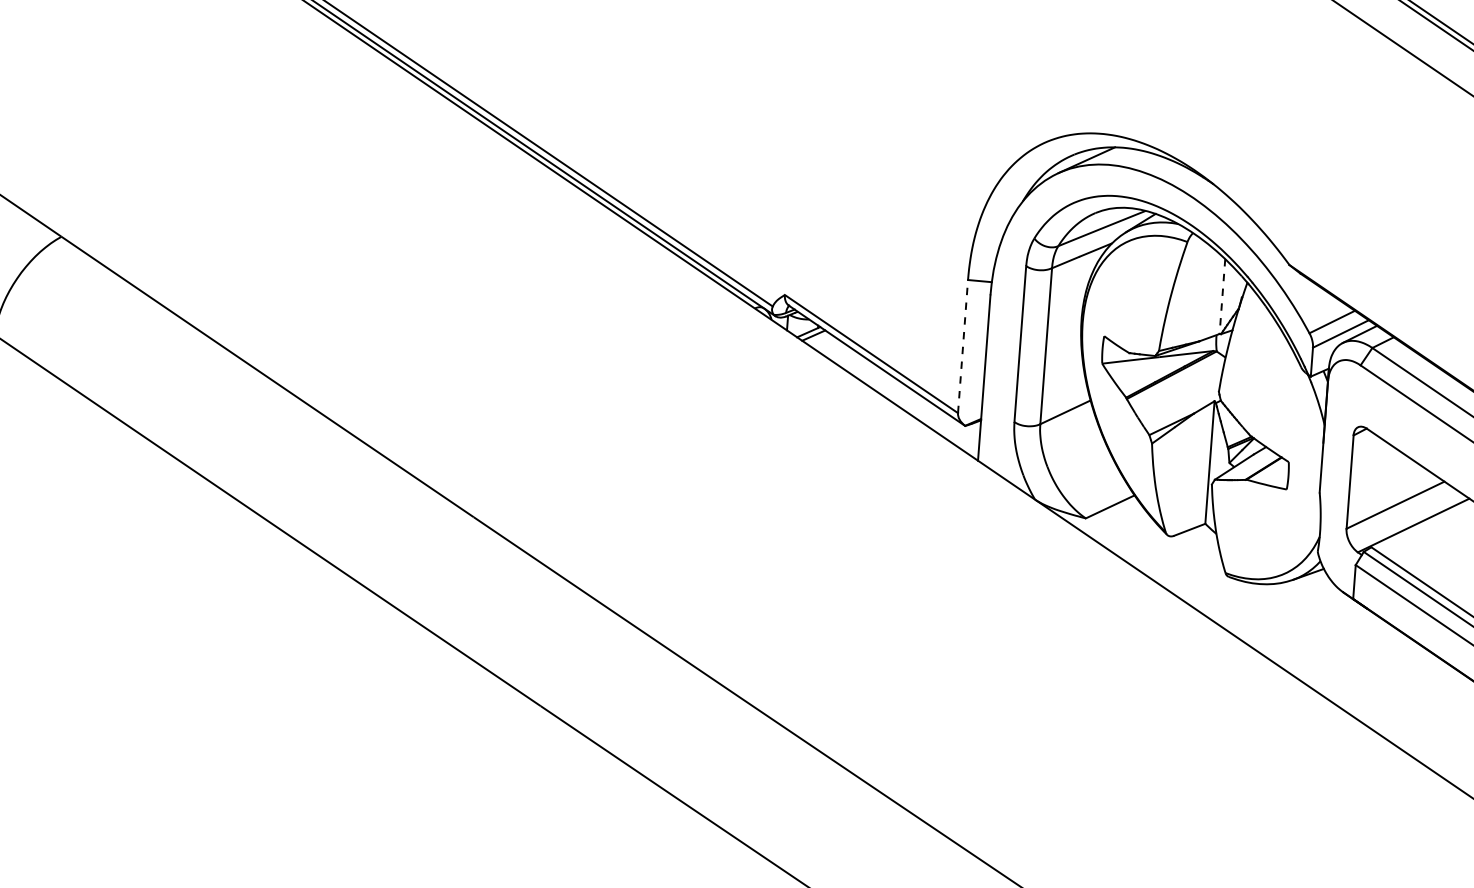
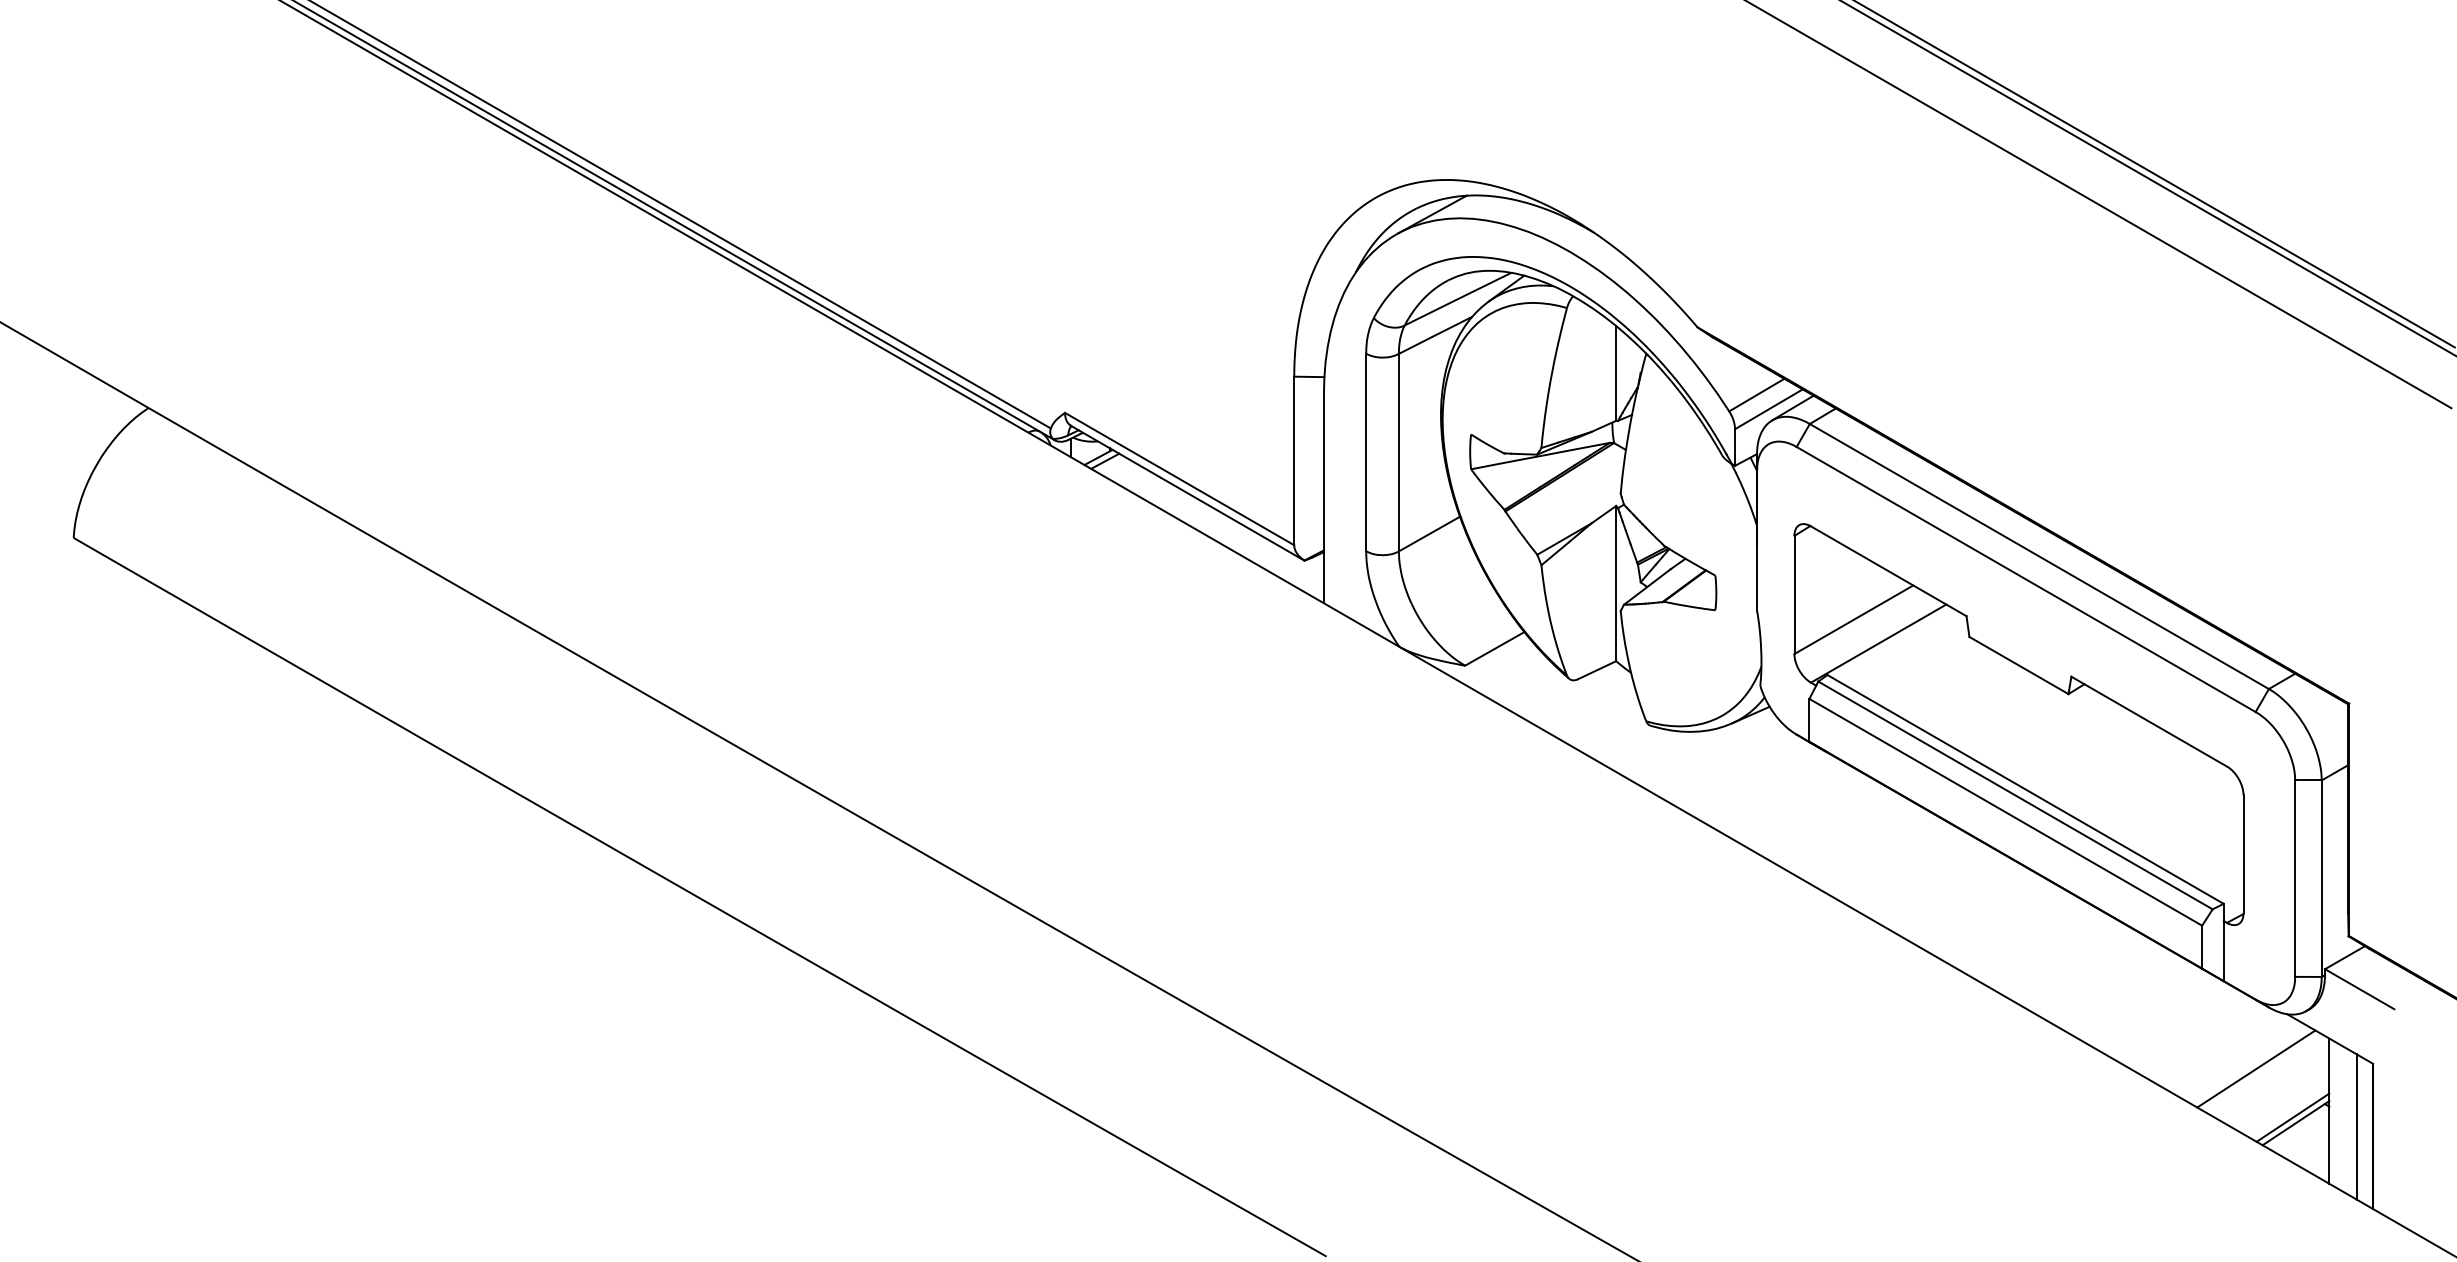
line: (1222, 296) -> (1616, 373), dashed -> solid
line: (963, 346) -> (1294, 460), dashed -> solid

